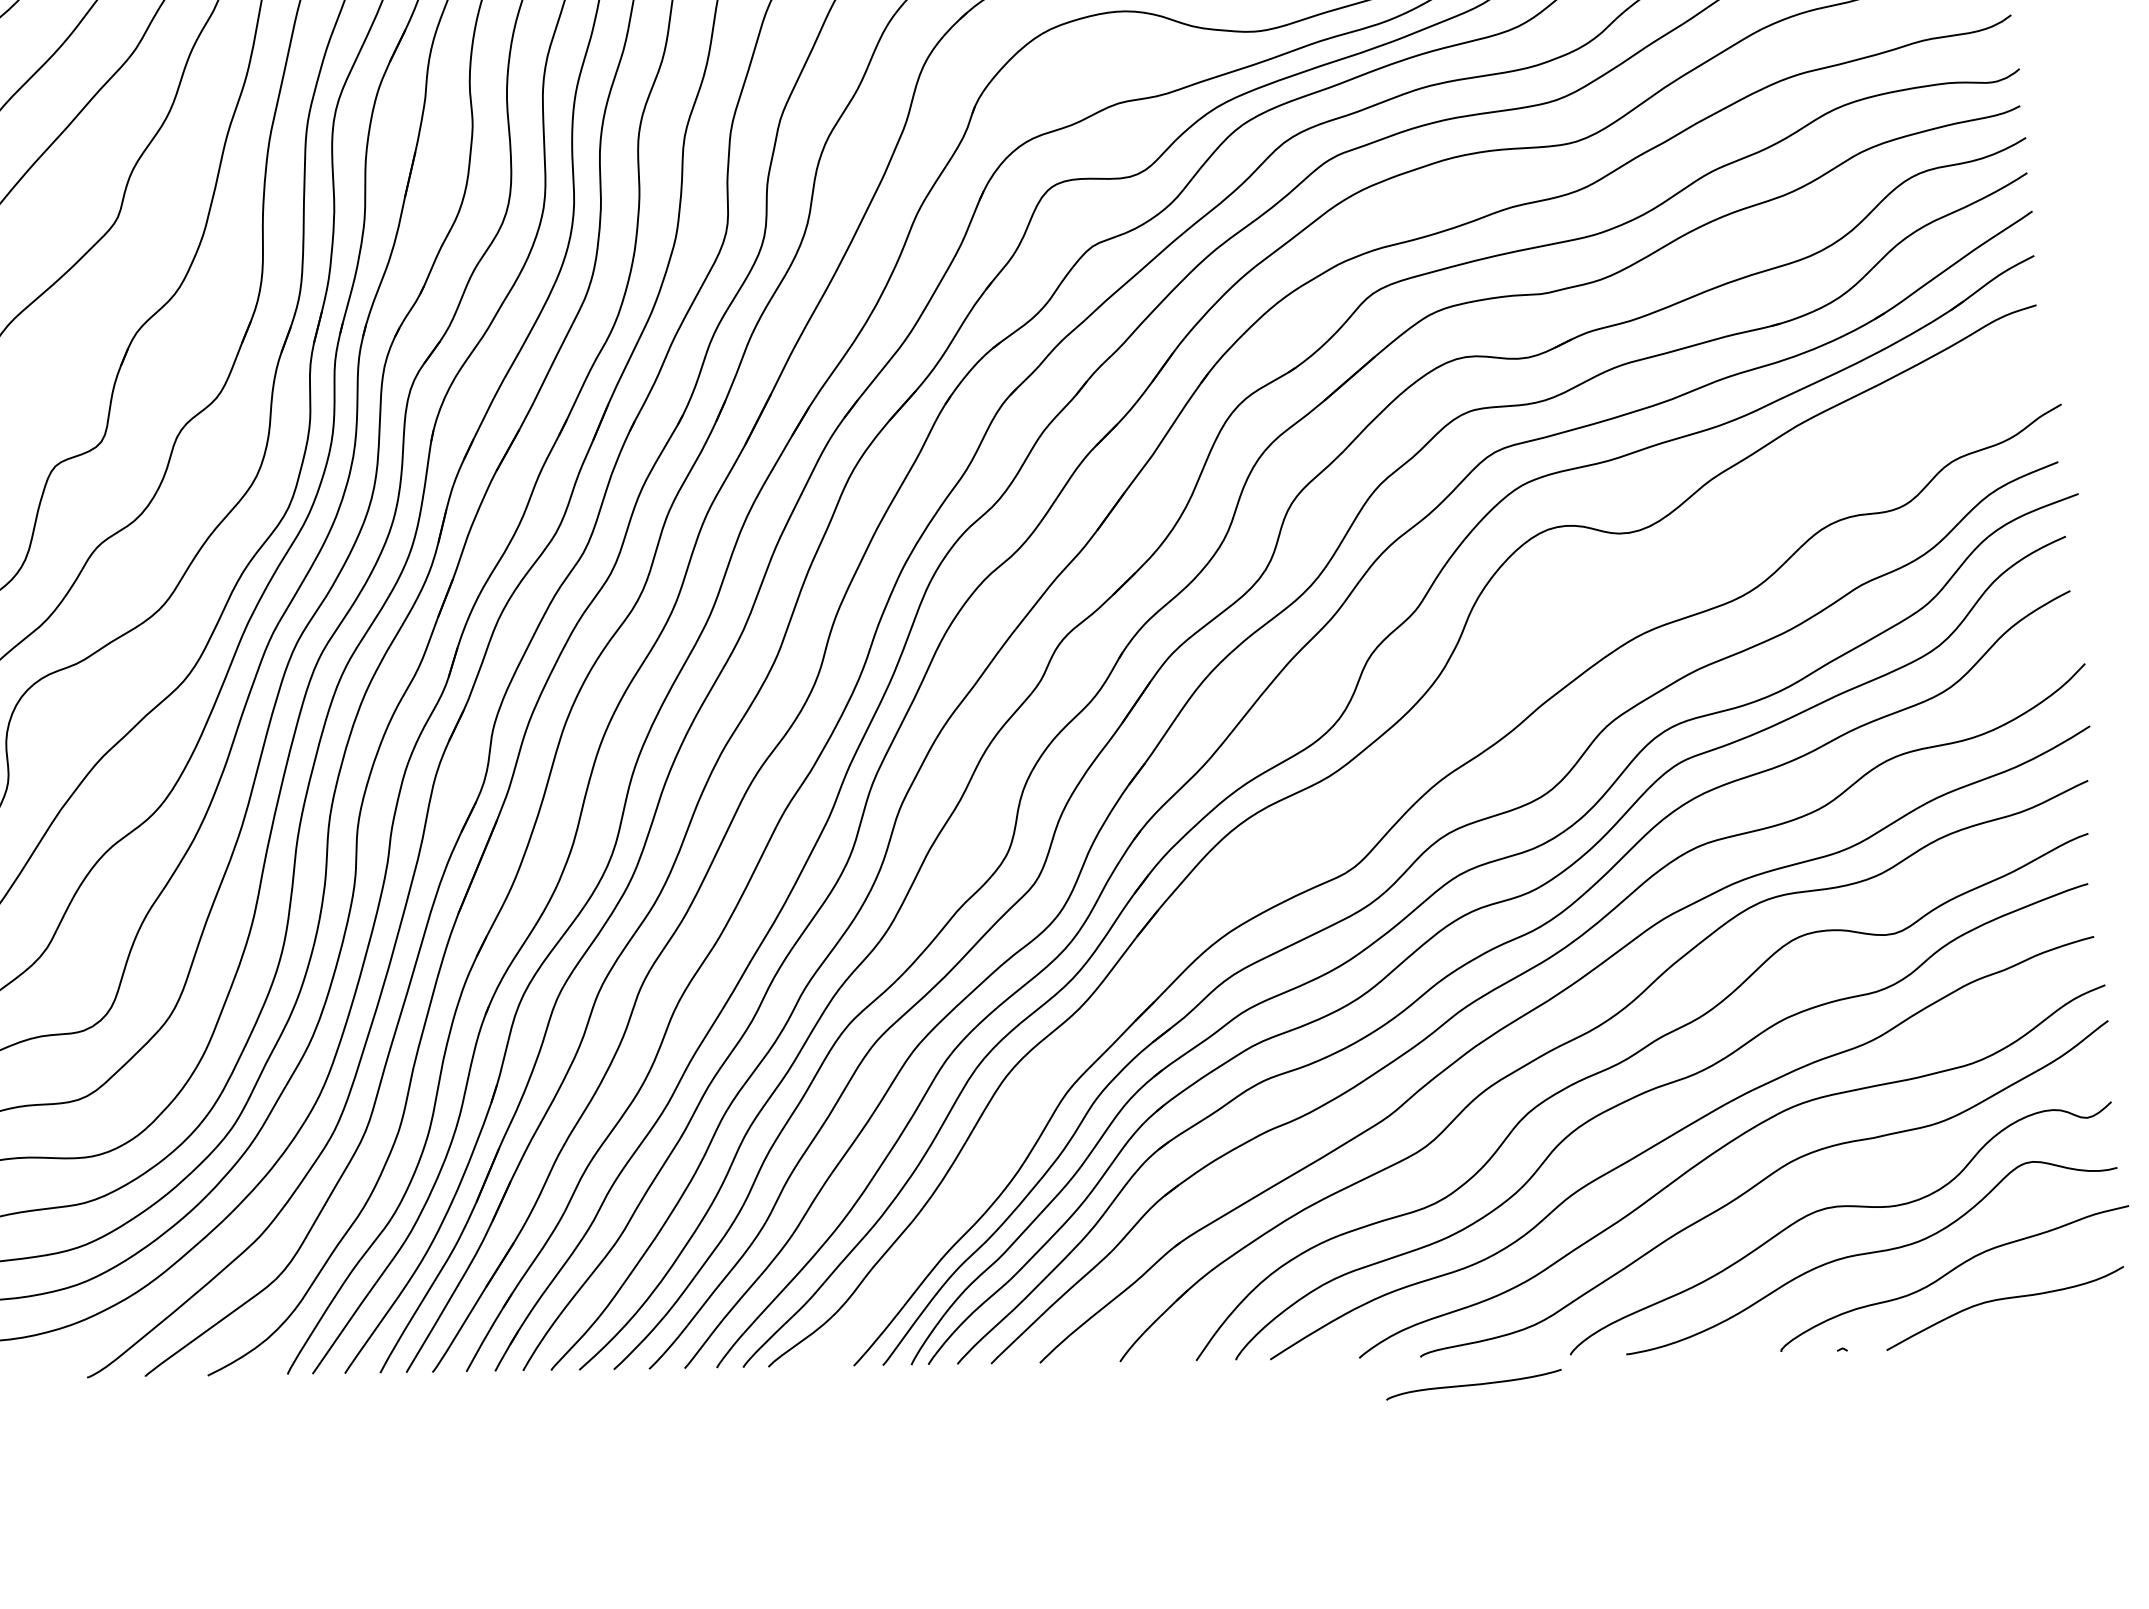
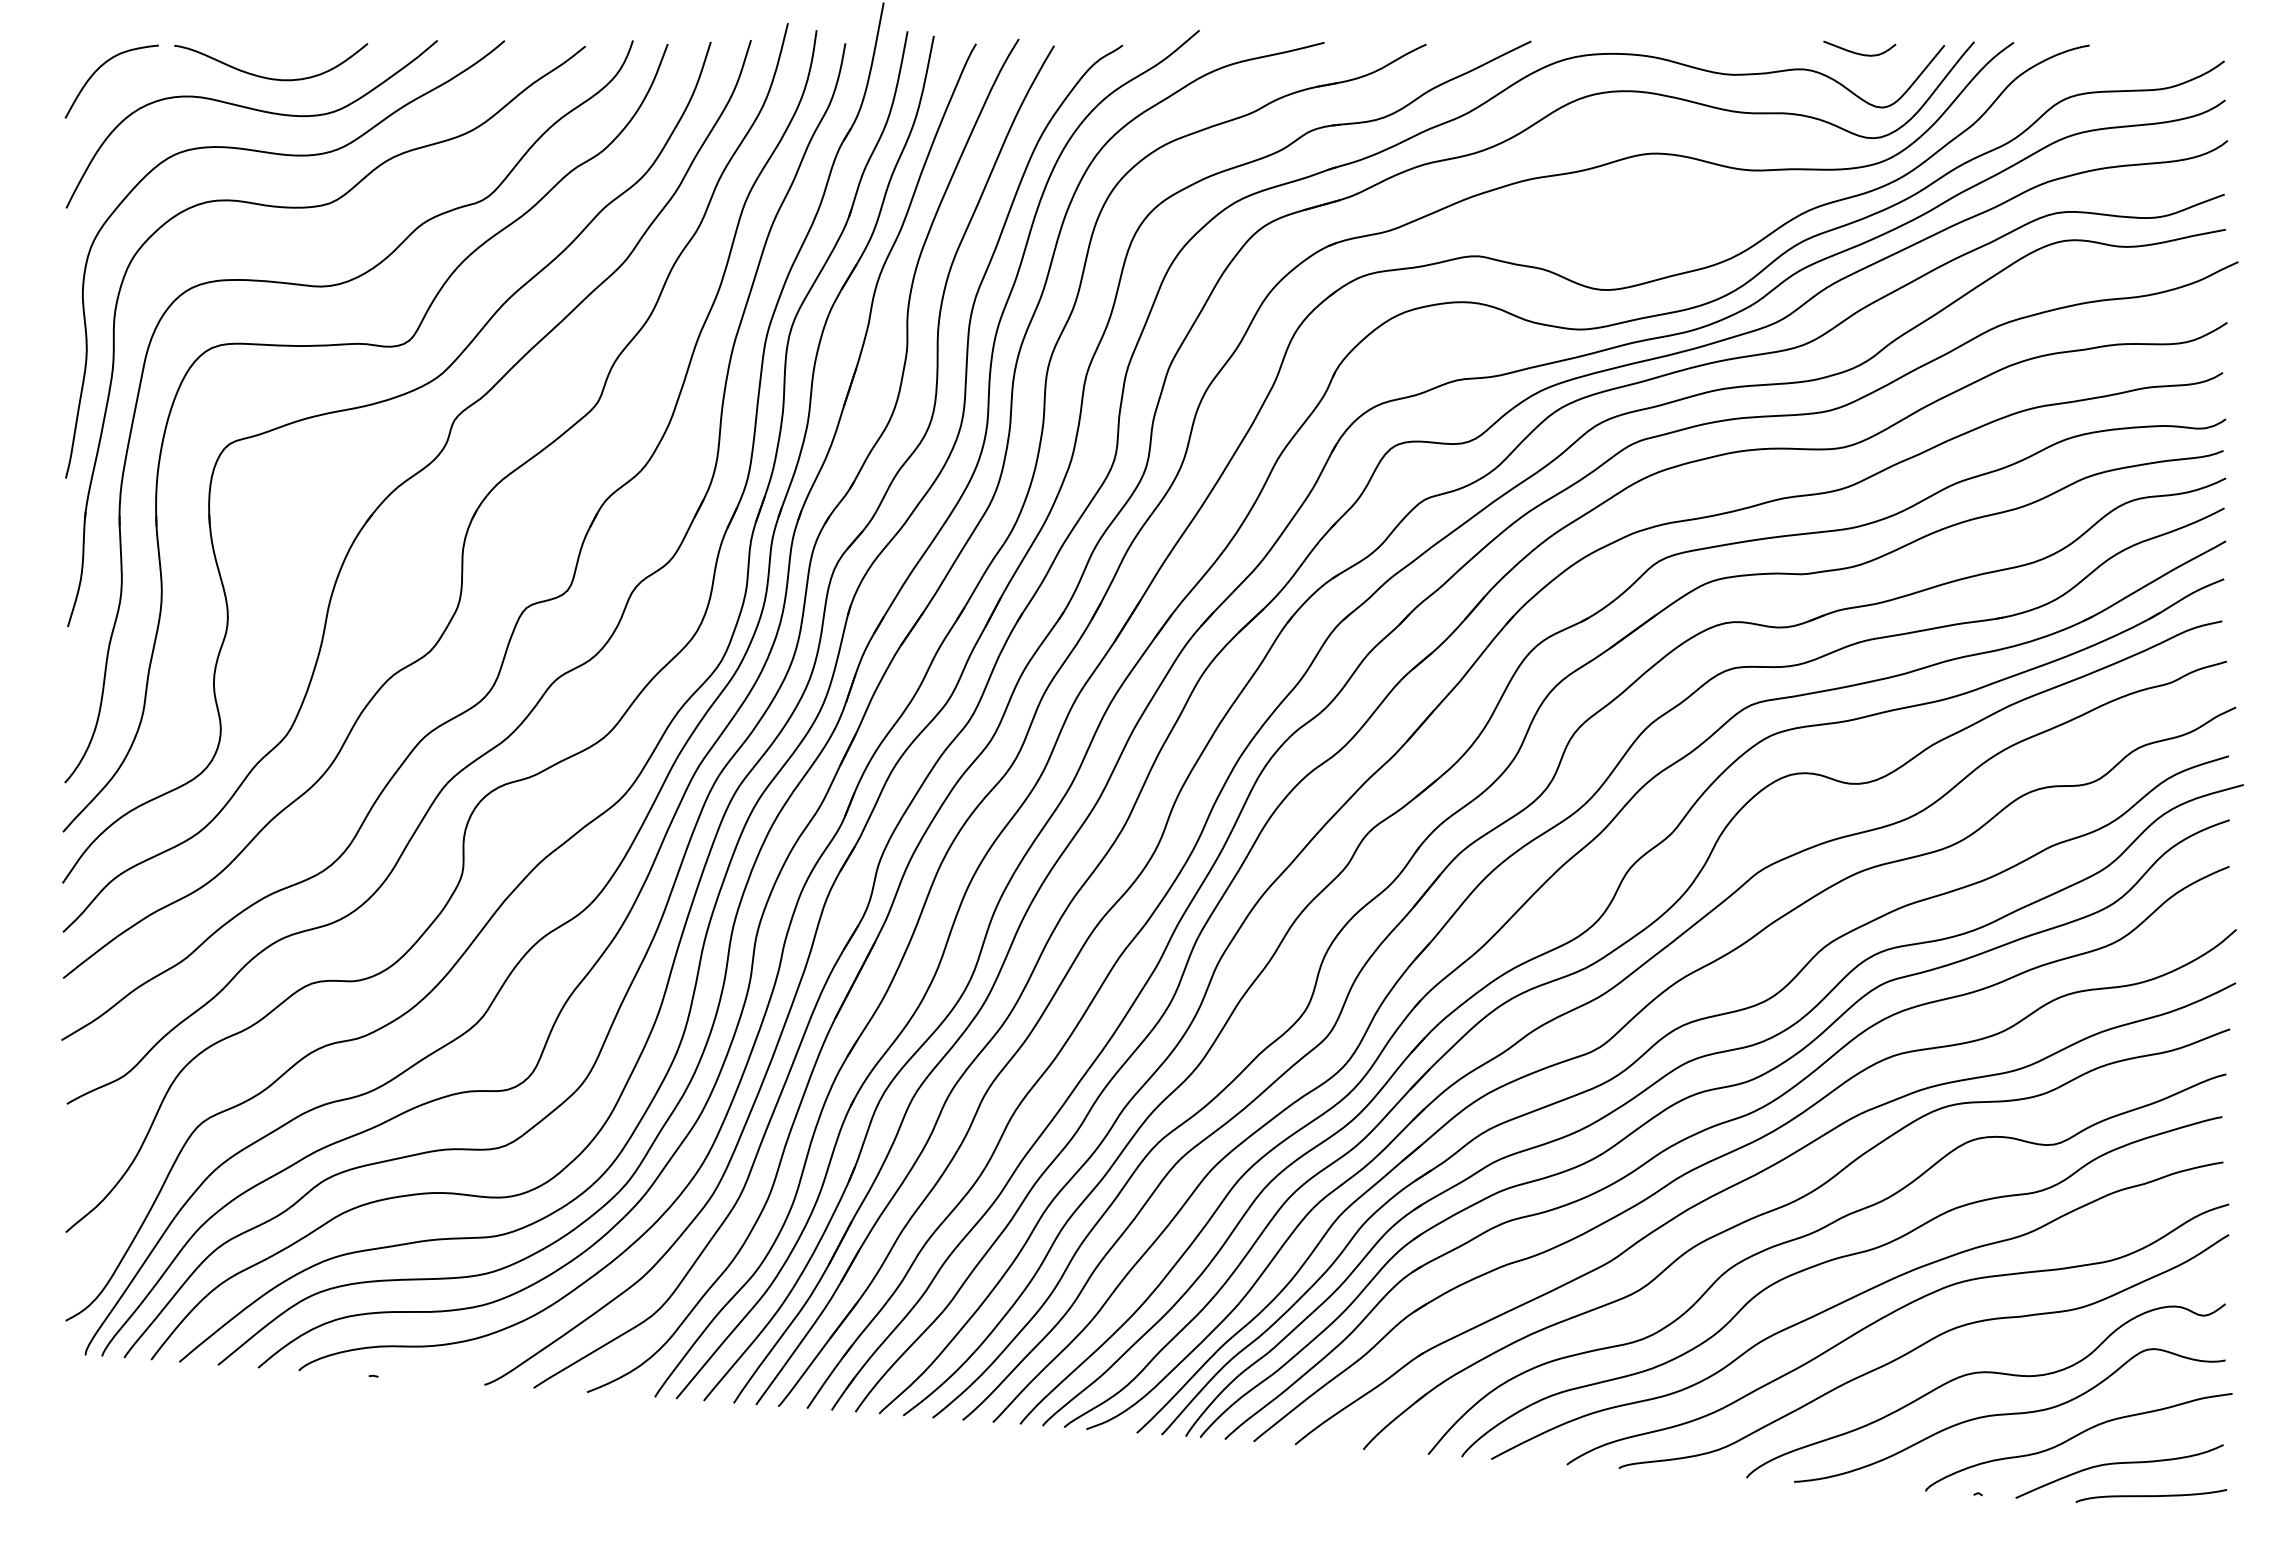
part: (1369, 793) -> (1618, 985), added
curve: (1474, 1385) -> (2151, 1496), moved

